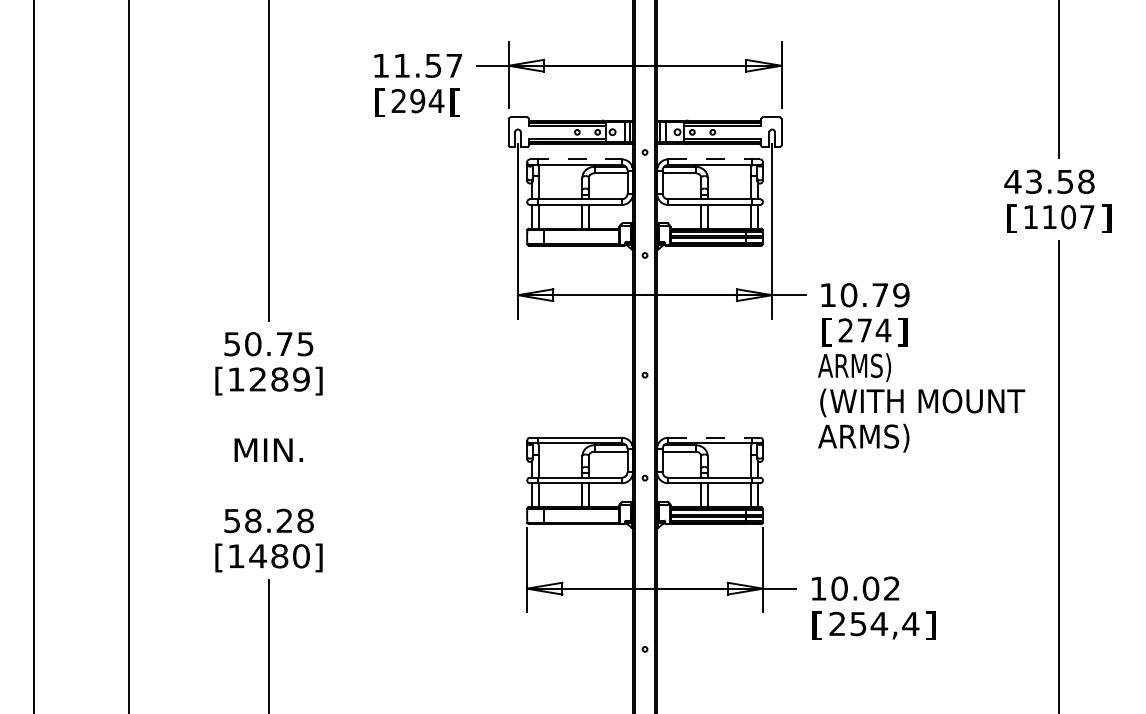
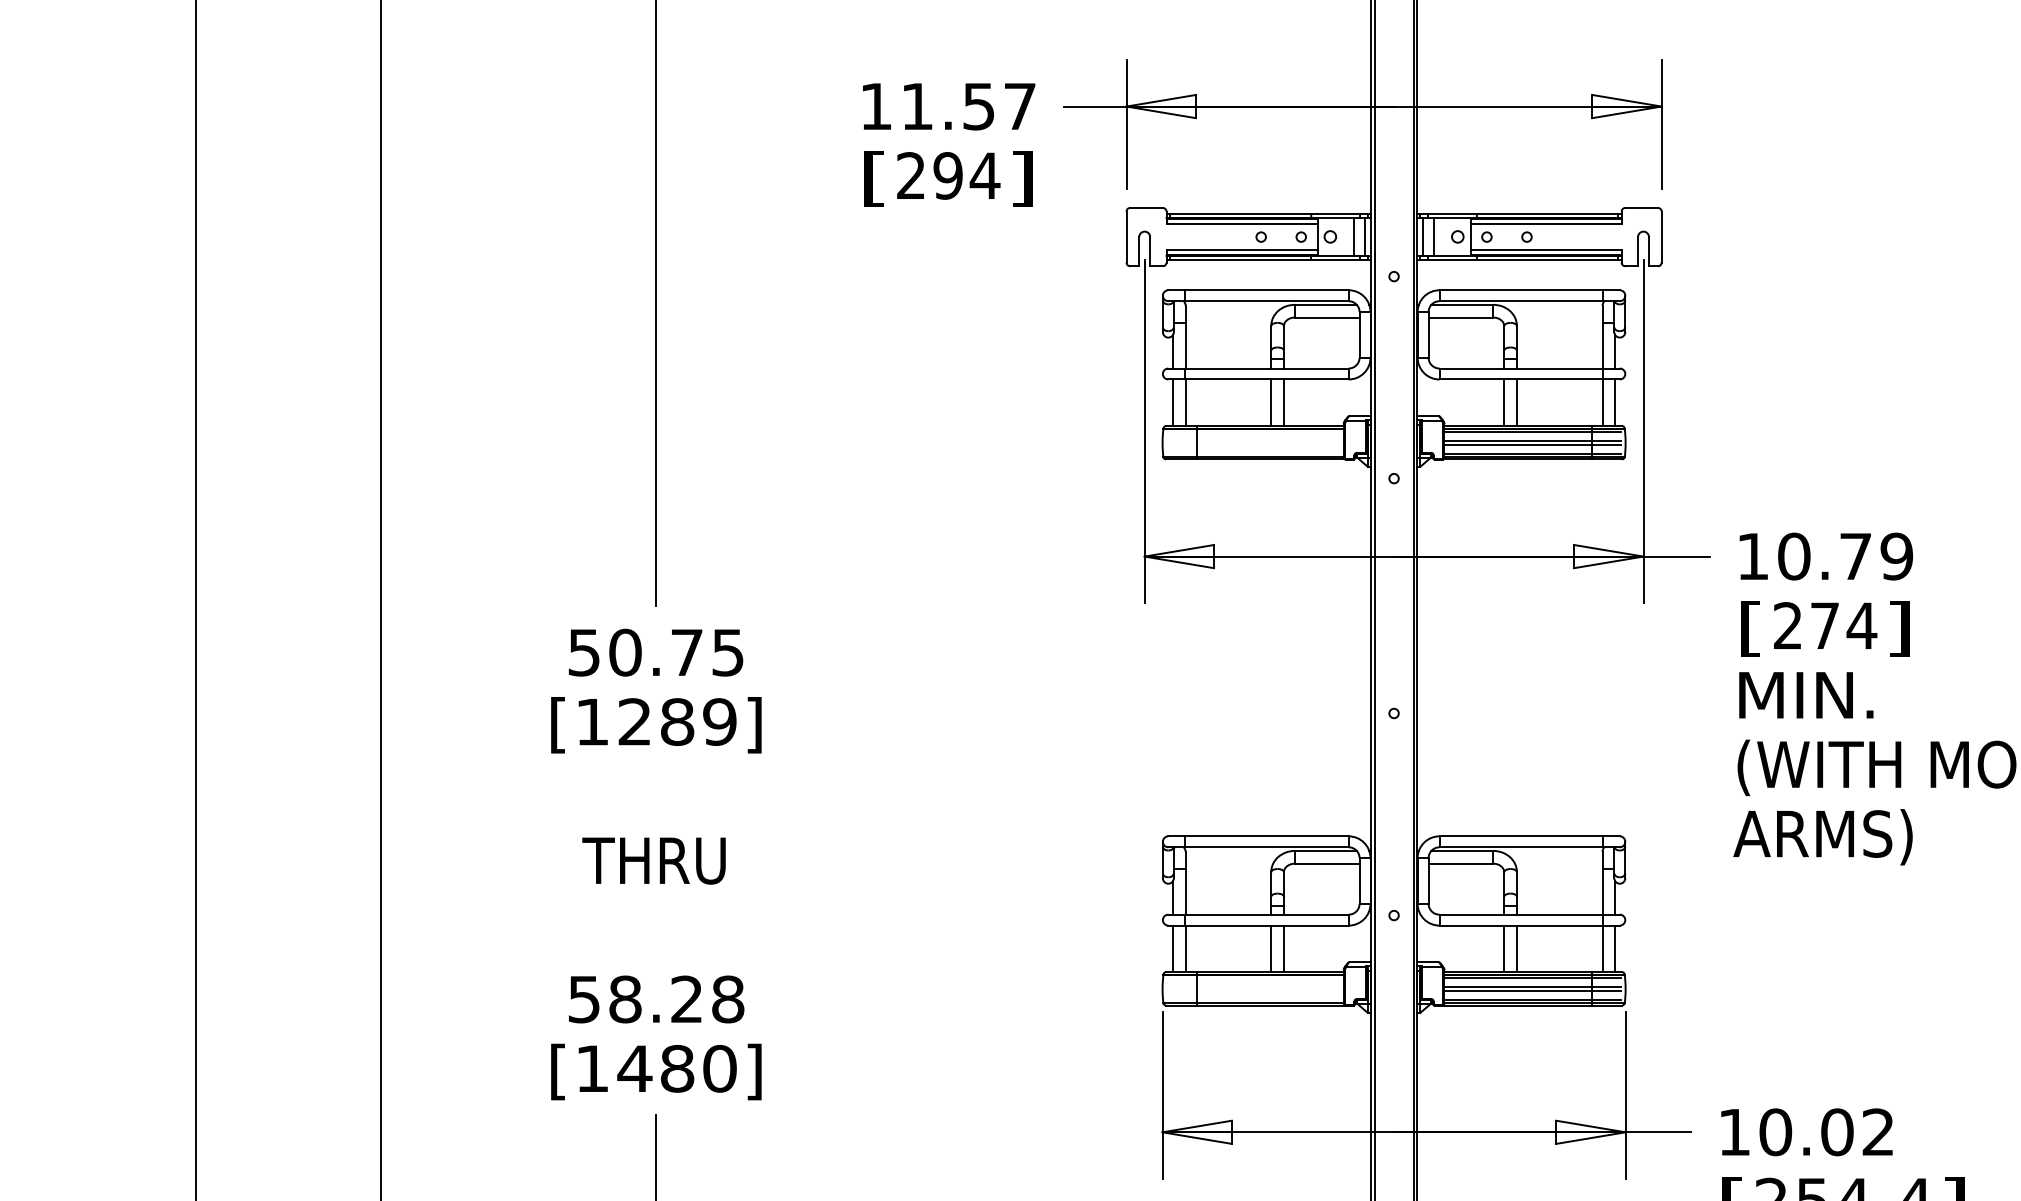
text: (455, 102) -> (1022, 178), [ -> ]
line: (575, 159) -> (1257, 290), dashed -> solid
line: (714, 159) -> (1530, 290), dashed -> solid
text: (854, 367) -> (1804, 698), ARMS) -> MIN.
line: (714, 437) -> (1530, 835), dashed -> solid
text: (267, 450) -> (653, 861), MIN. -> THRU

